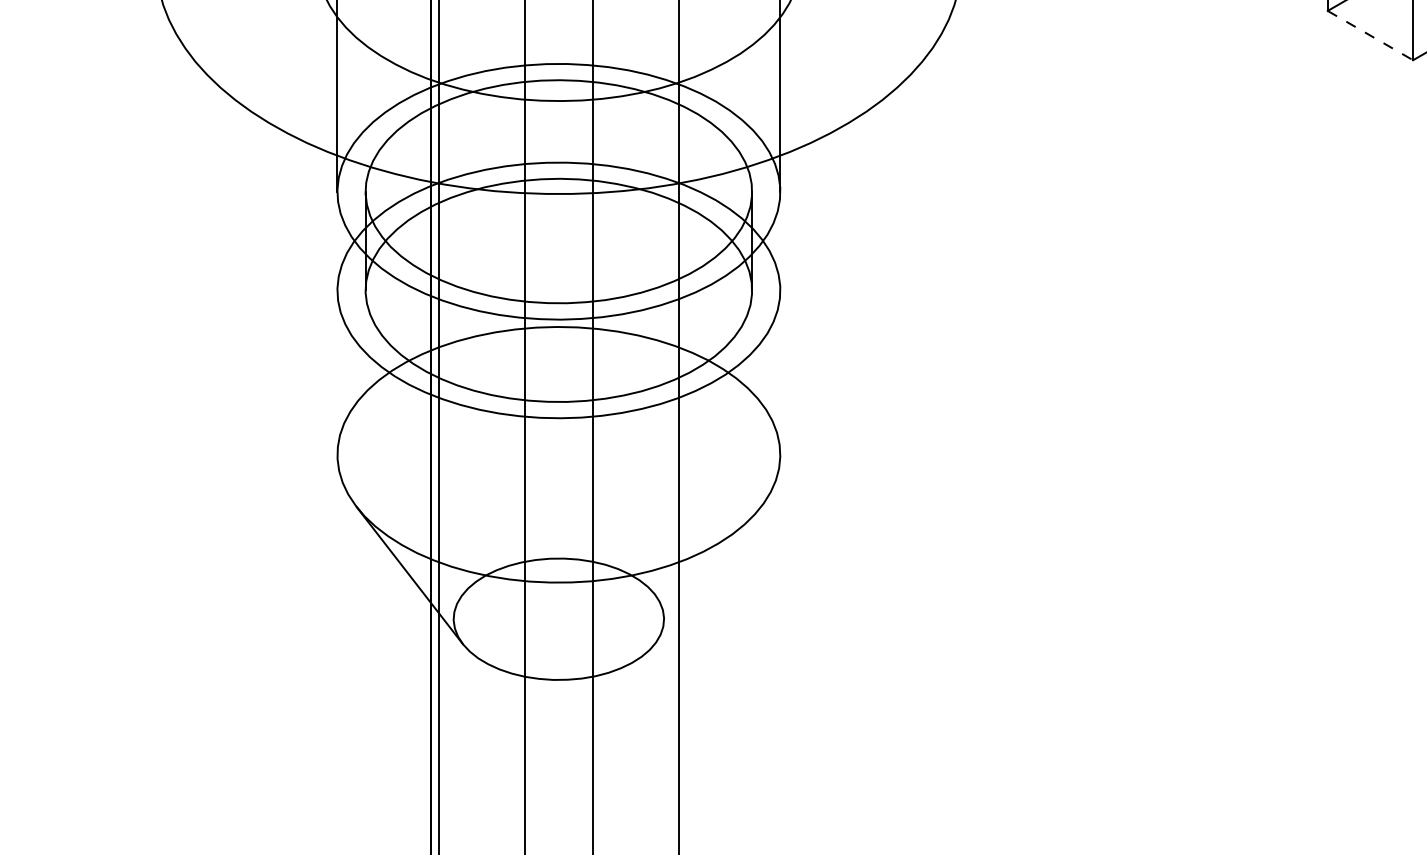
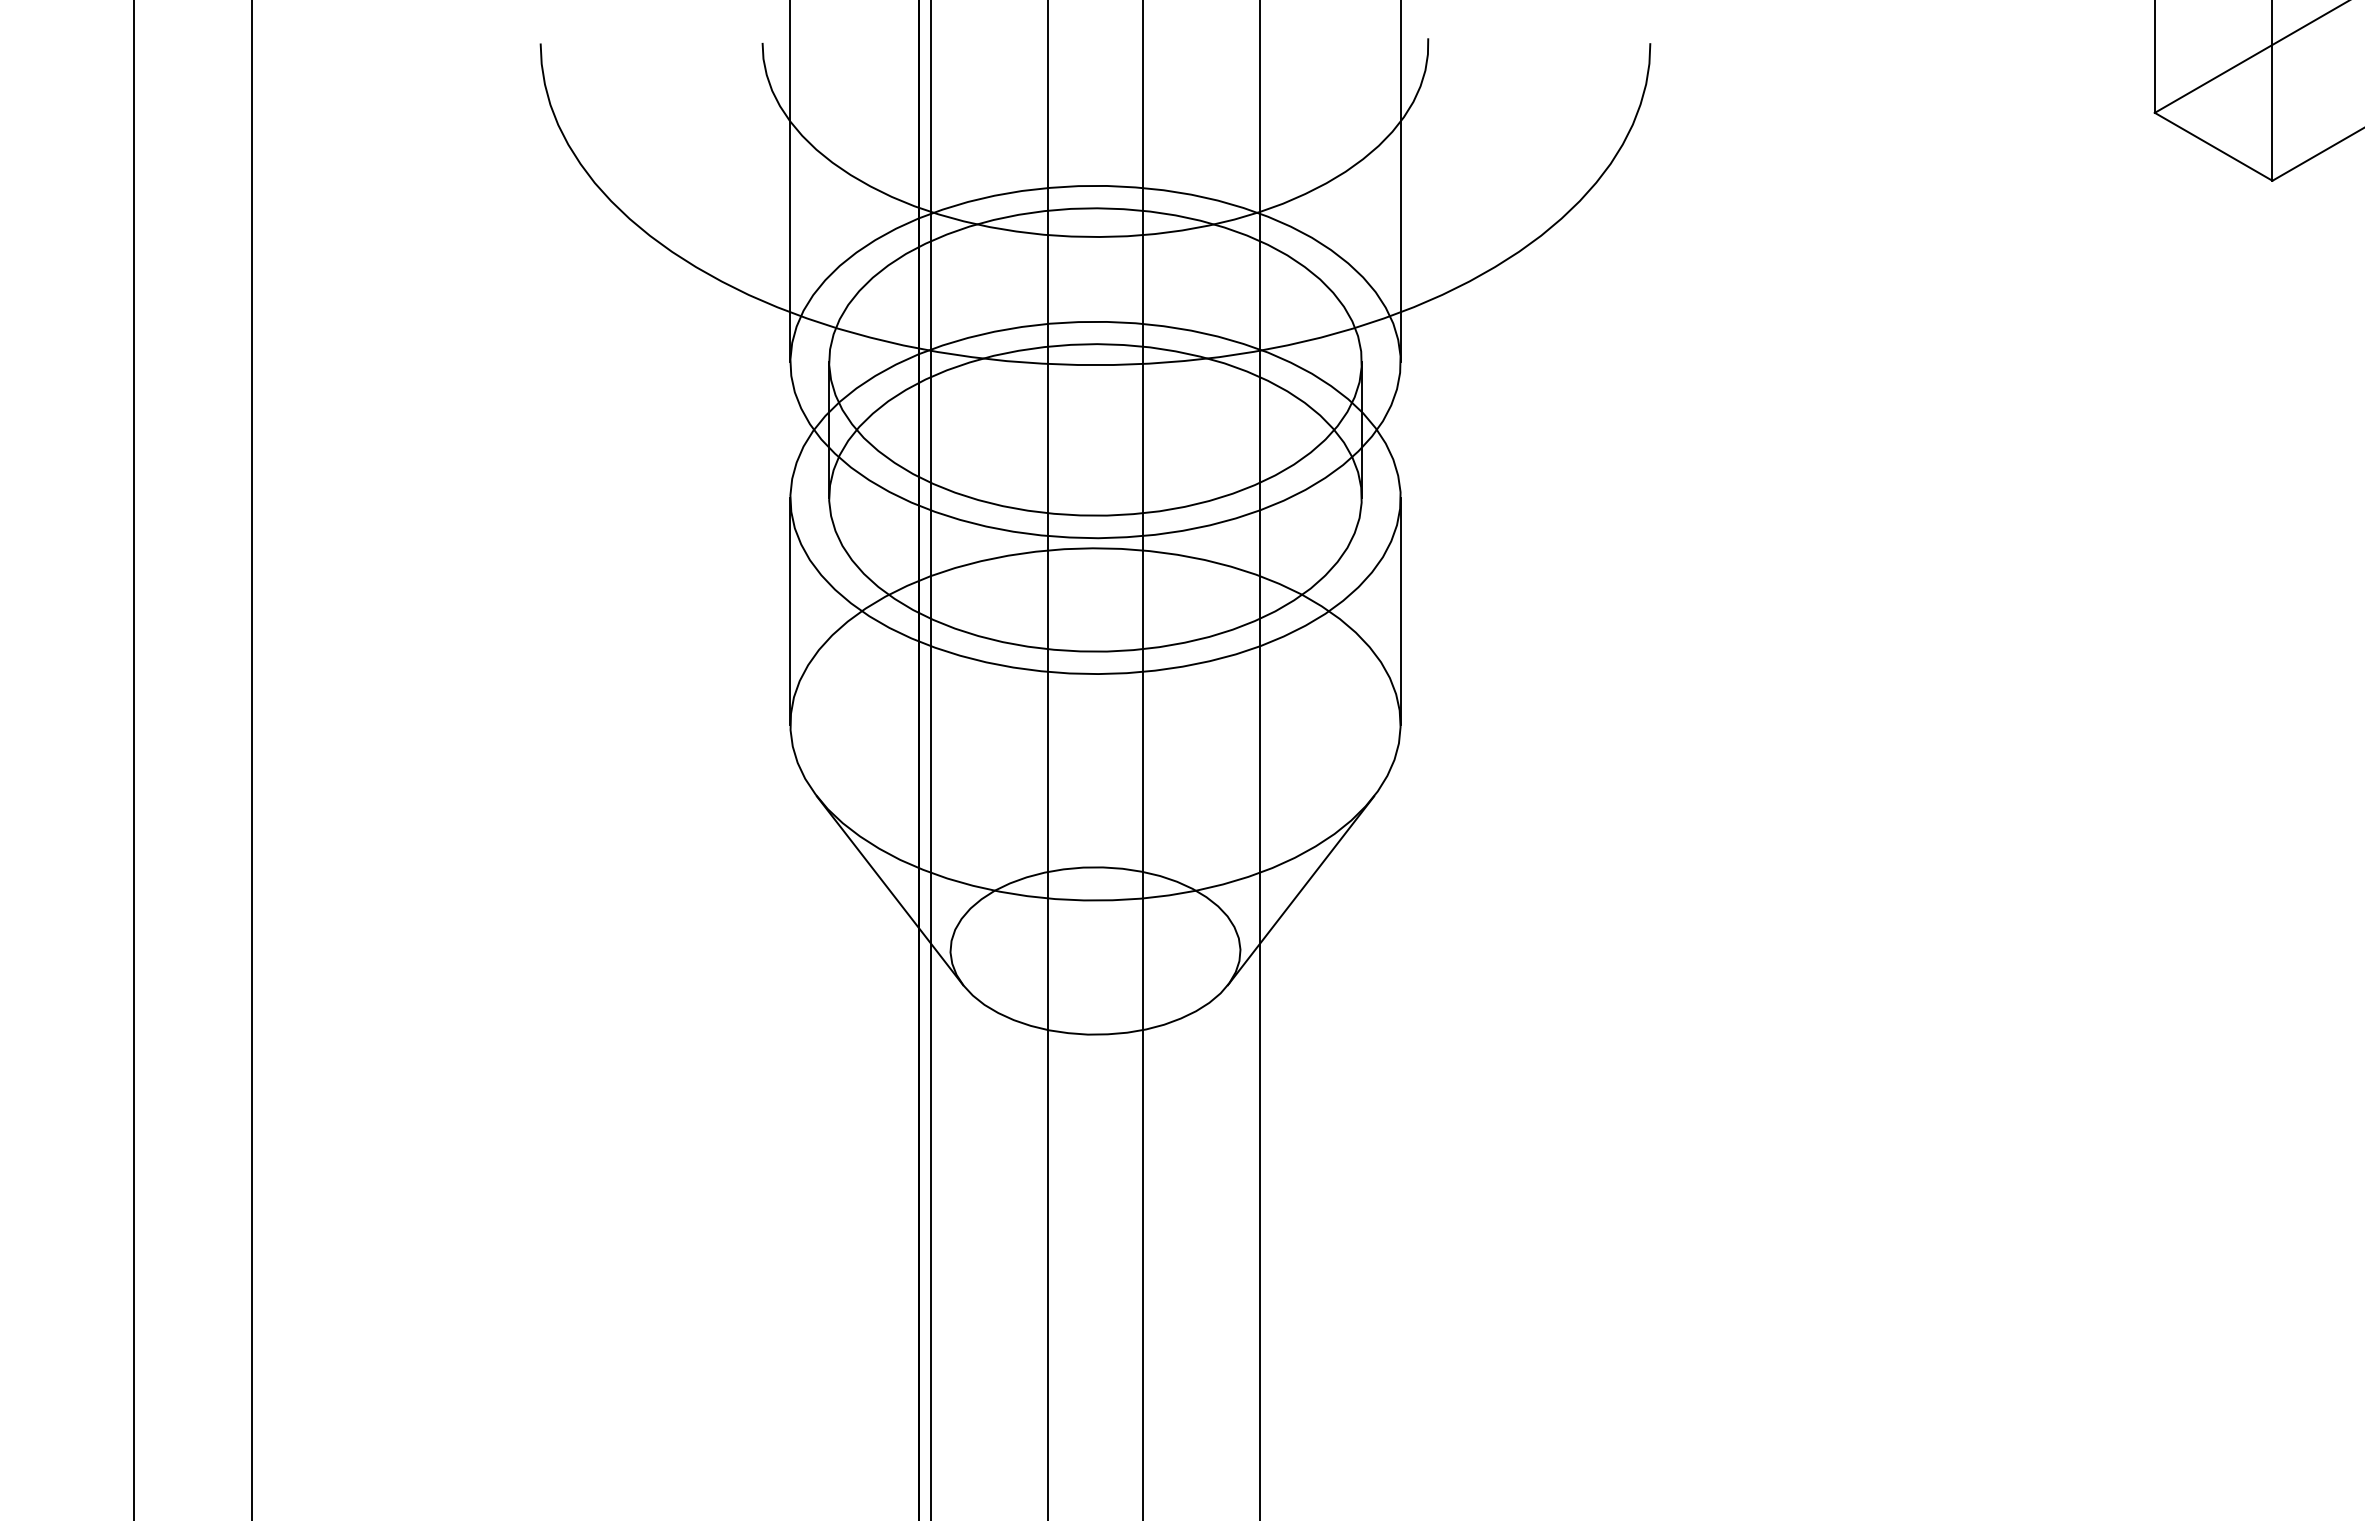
line: (1370, 35) -> (2213, 146), dashed -> solid
line: (337, 372) -> (790, 611), added
line: (780, 372) -> (1400, 611), added
line: (707, 575) -> (1300, 890), added

